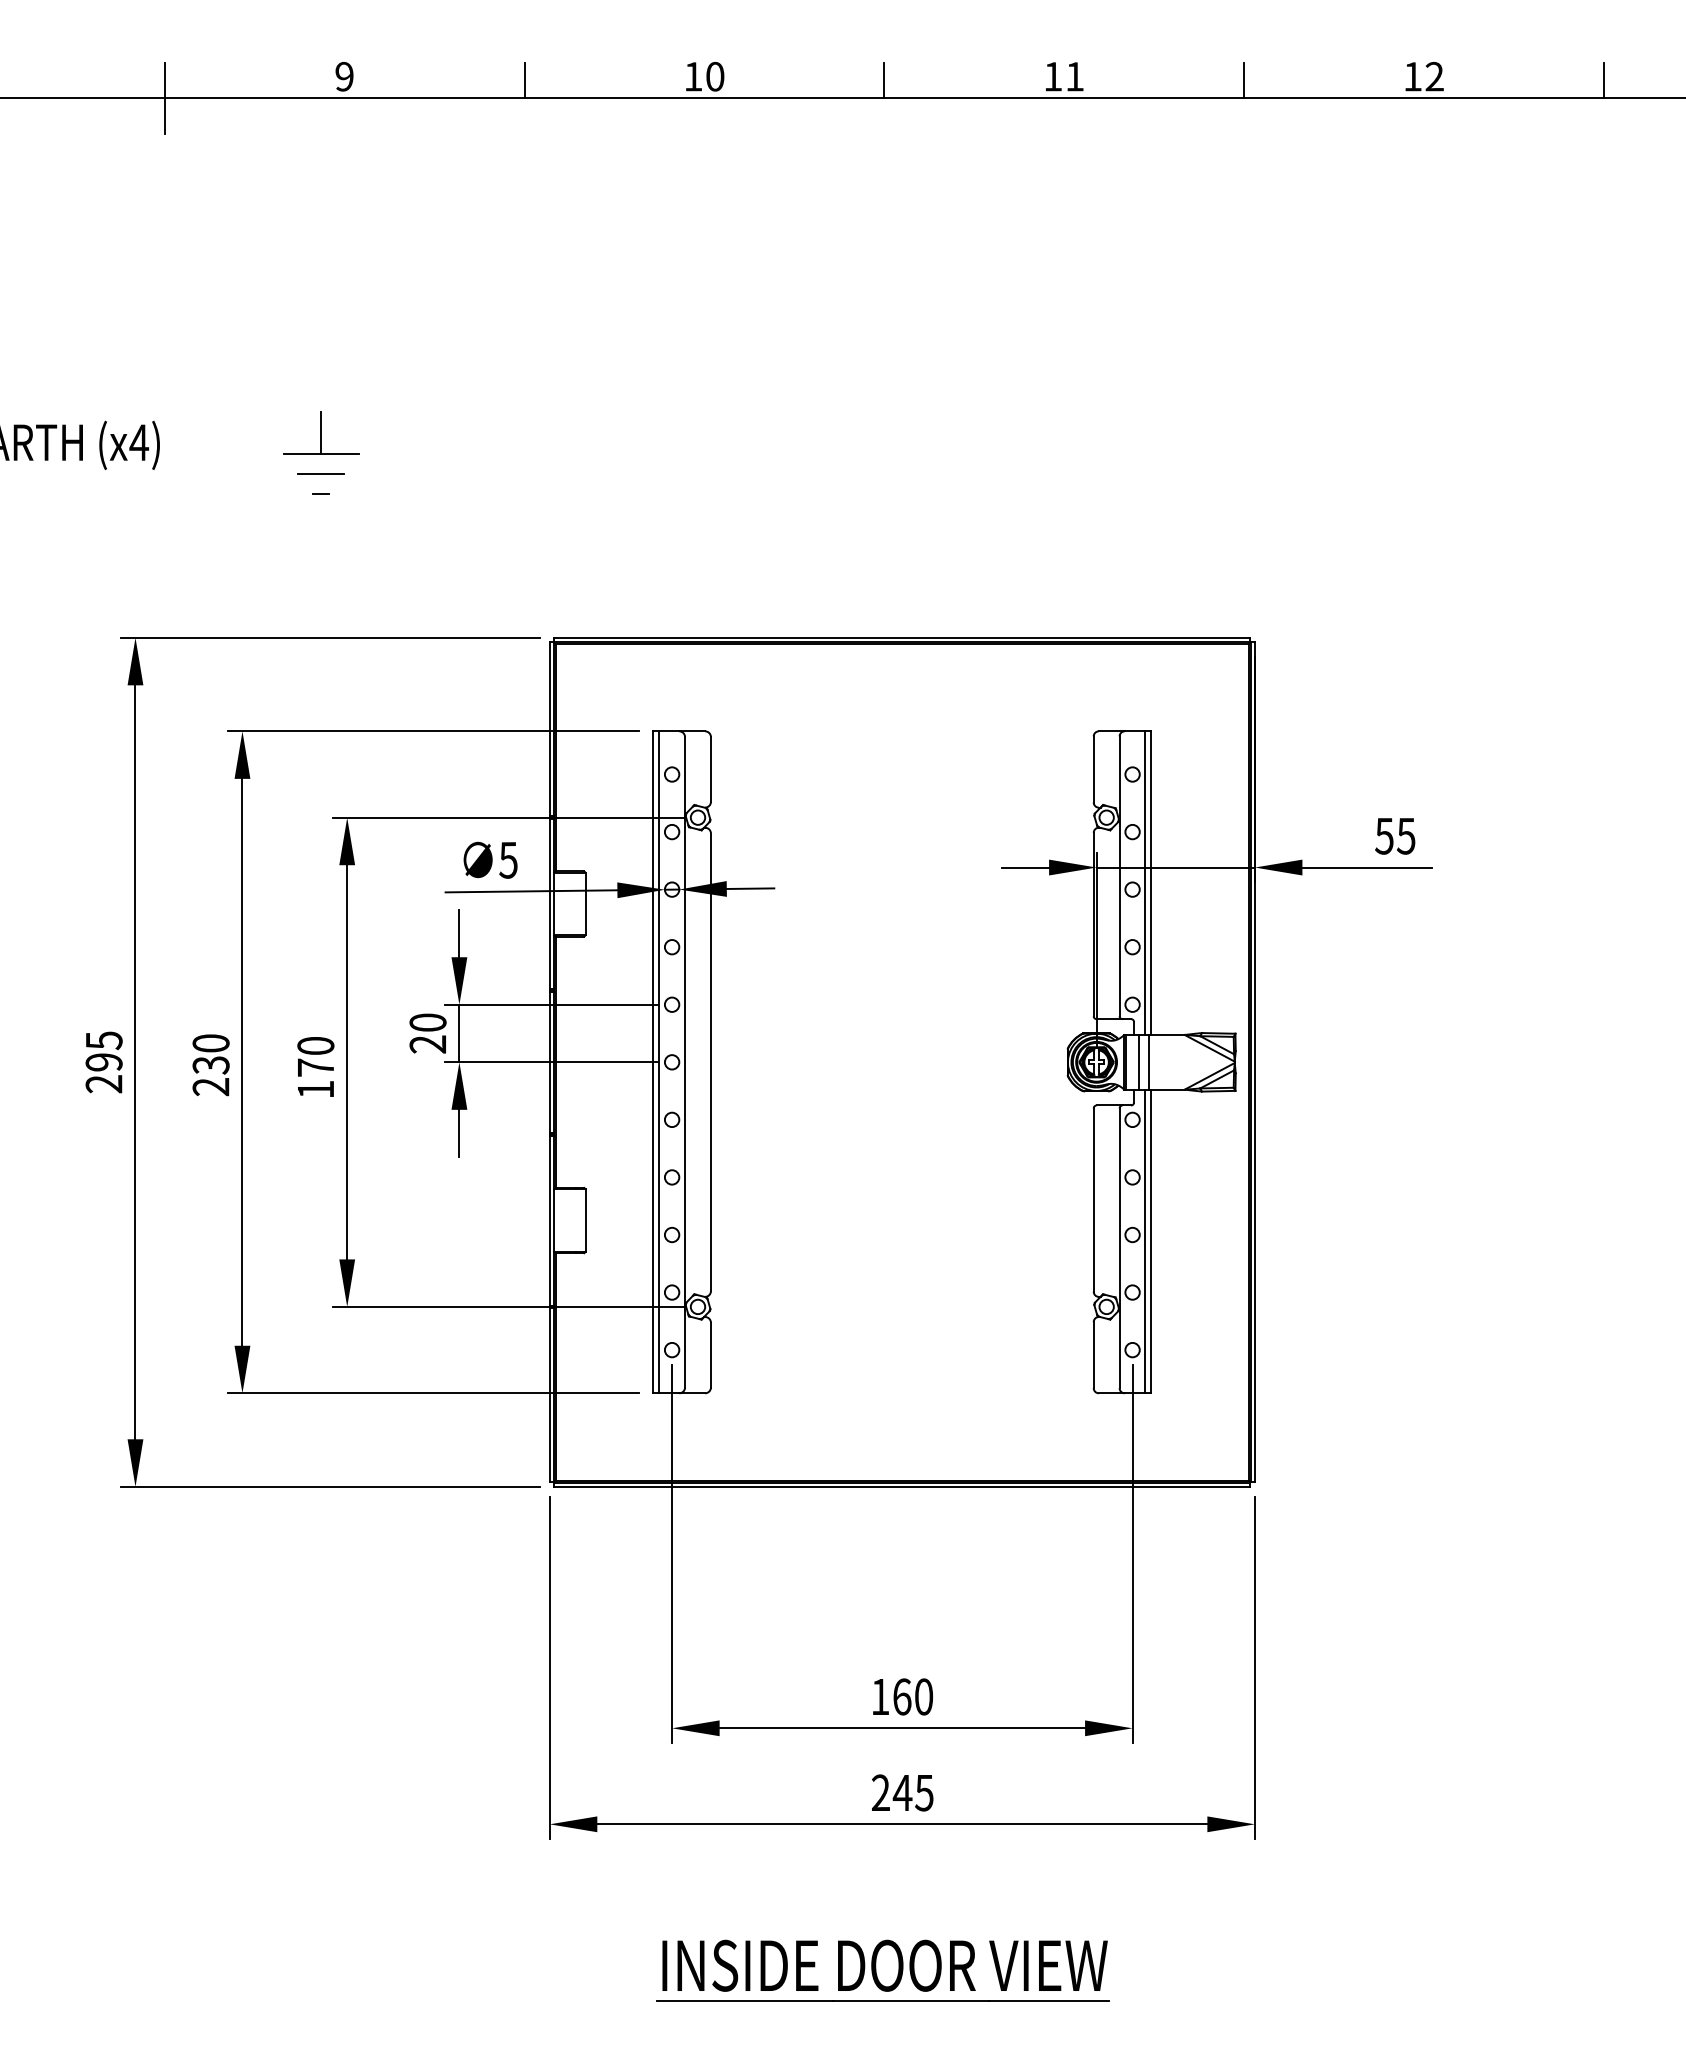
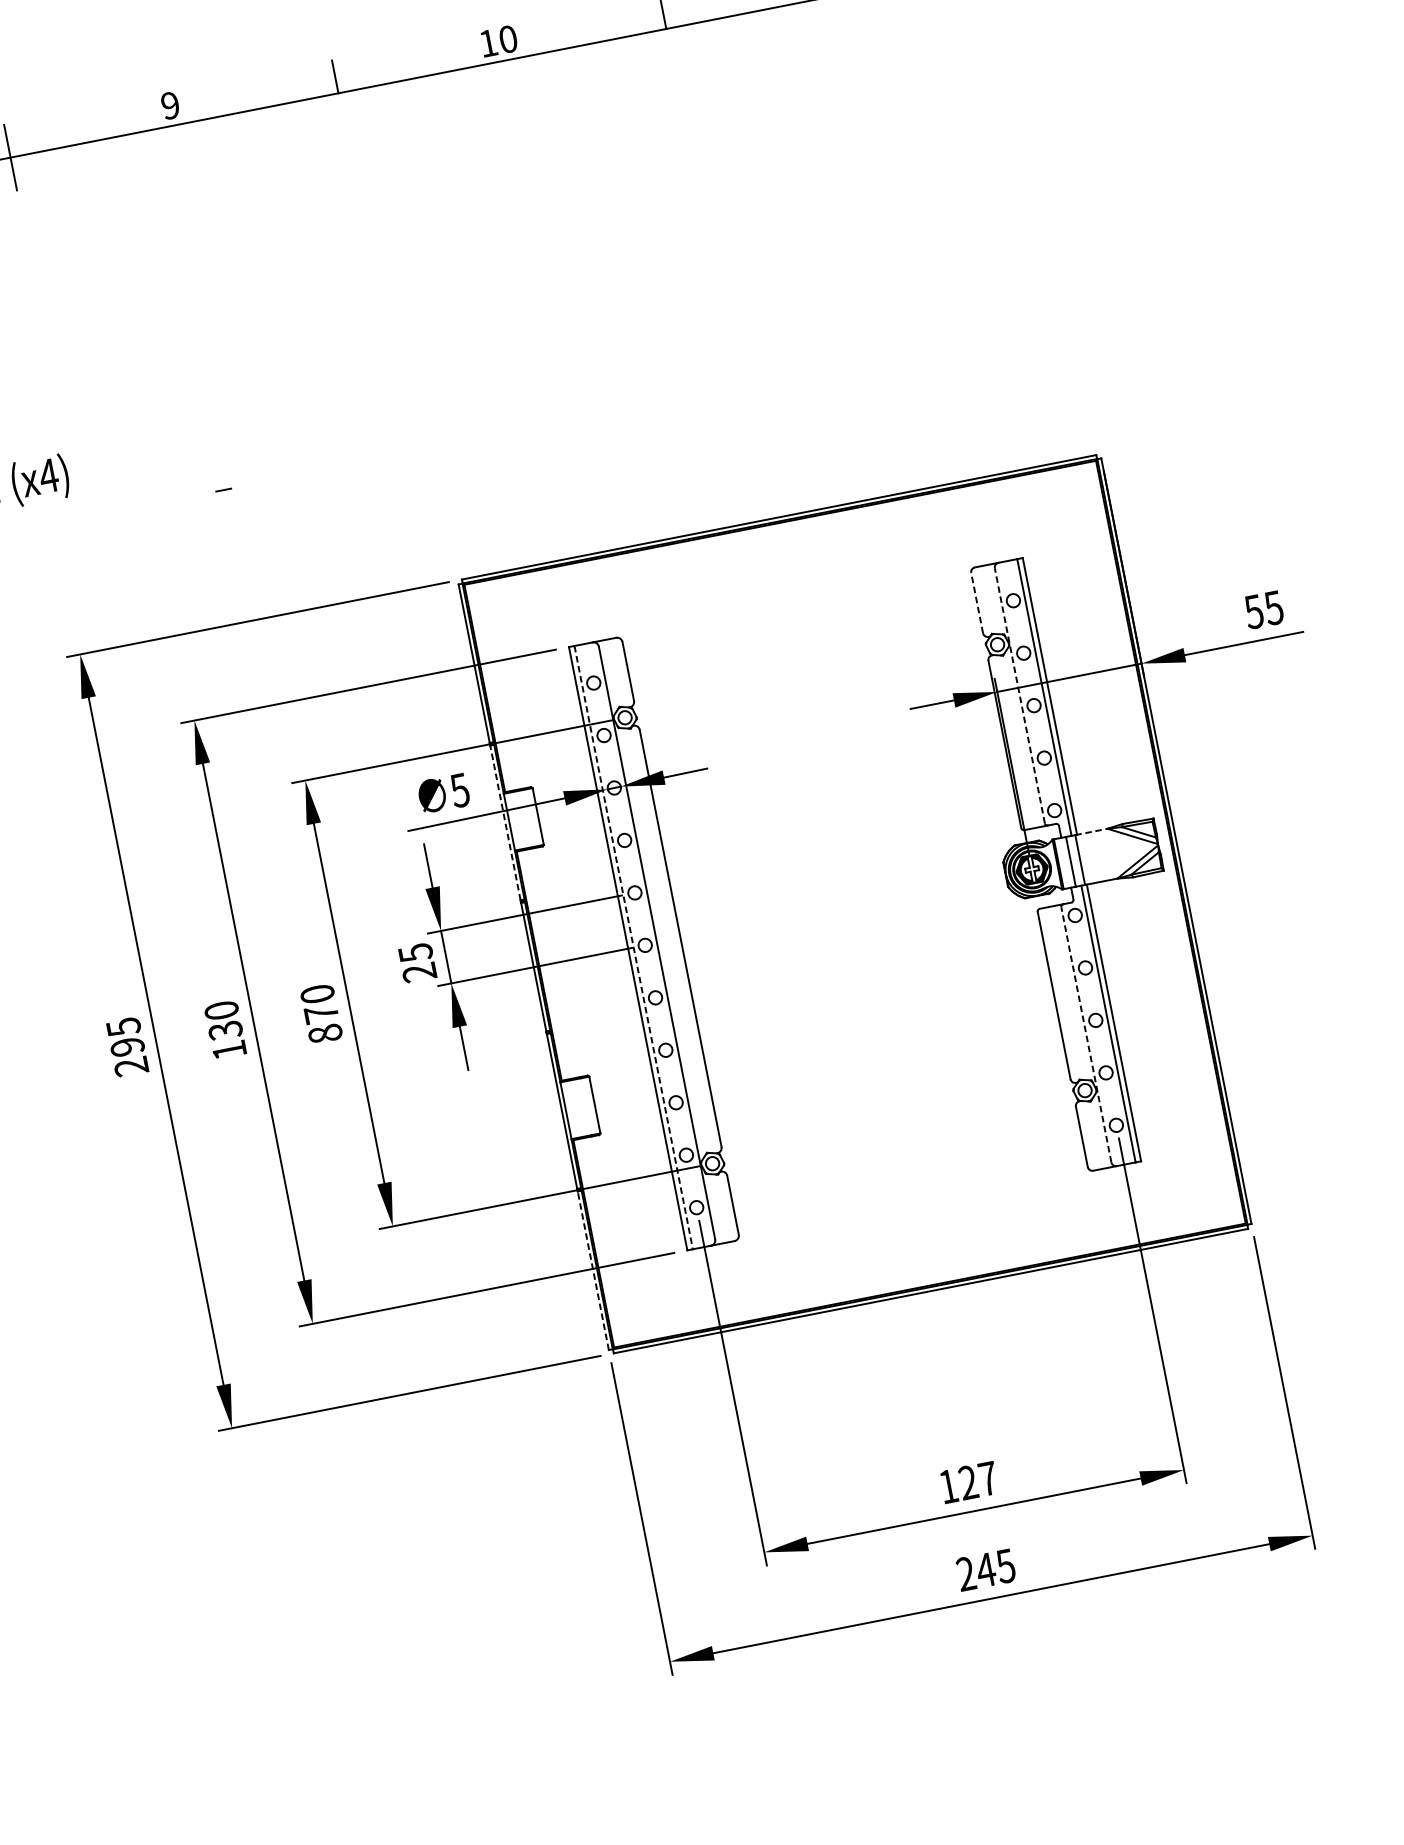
part: (321, 432) -> (213, 434), removed
line: (320, 473) -> (219, 471), removed
line: (1093, 769) -> (976, 603), solid -> dashed
line: (1119, 876) -> (1019, 696), solid -> dashed
line: (549, 904) -> (505, 823), solid -> dashed
text: (427, 1022) -> (415, 952), 20 -> 25
line: (1167, 1034) -> (1091, 831), solid -> dashed
line: (659, 1062) -> (633, 947), solid -> dashed
text: (210, 1087) -> (229, 1050), 230 -> 130
text: (315, 1089) -> (325, 1033), 170 -> 870
line: (1119, 1248) -> (1086, 1035), solid -> dashed
line: (549, 1395) -> (593, 1270), solid -> dashed
text: (913, 1696) -> (978, 1480), 160 -> 127
part: (882, 1970) -> (999, 1735), removed

